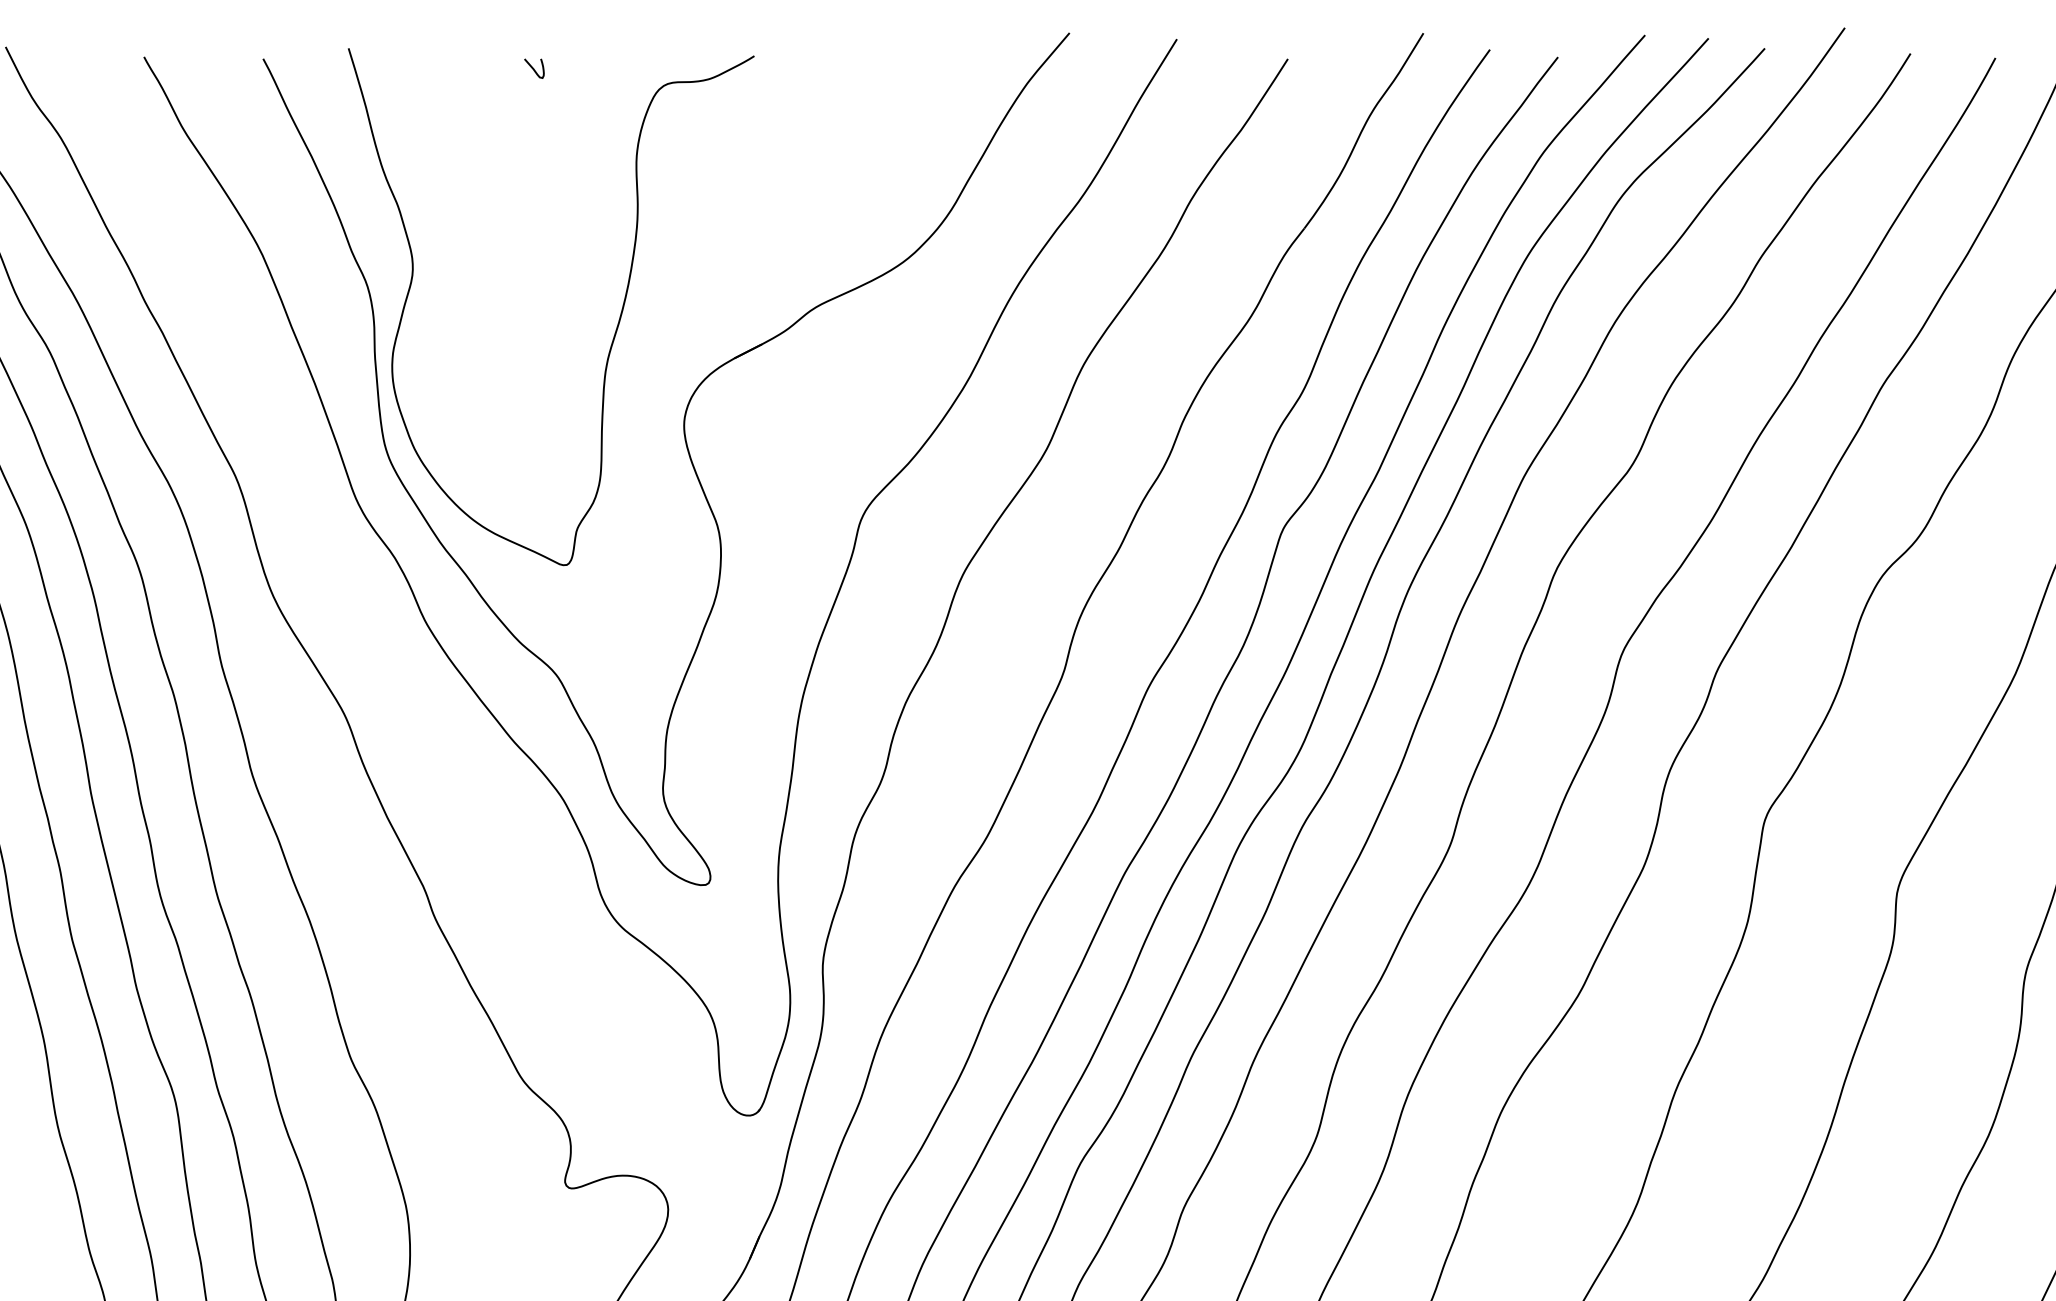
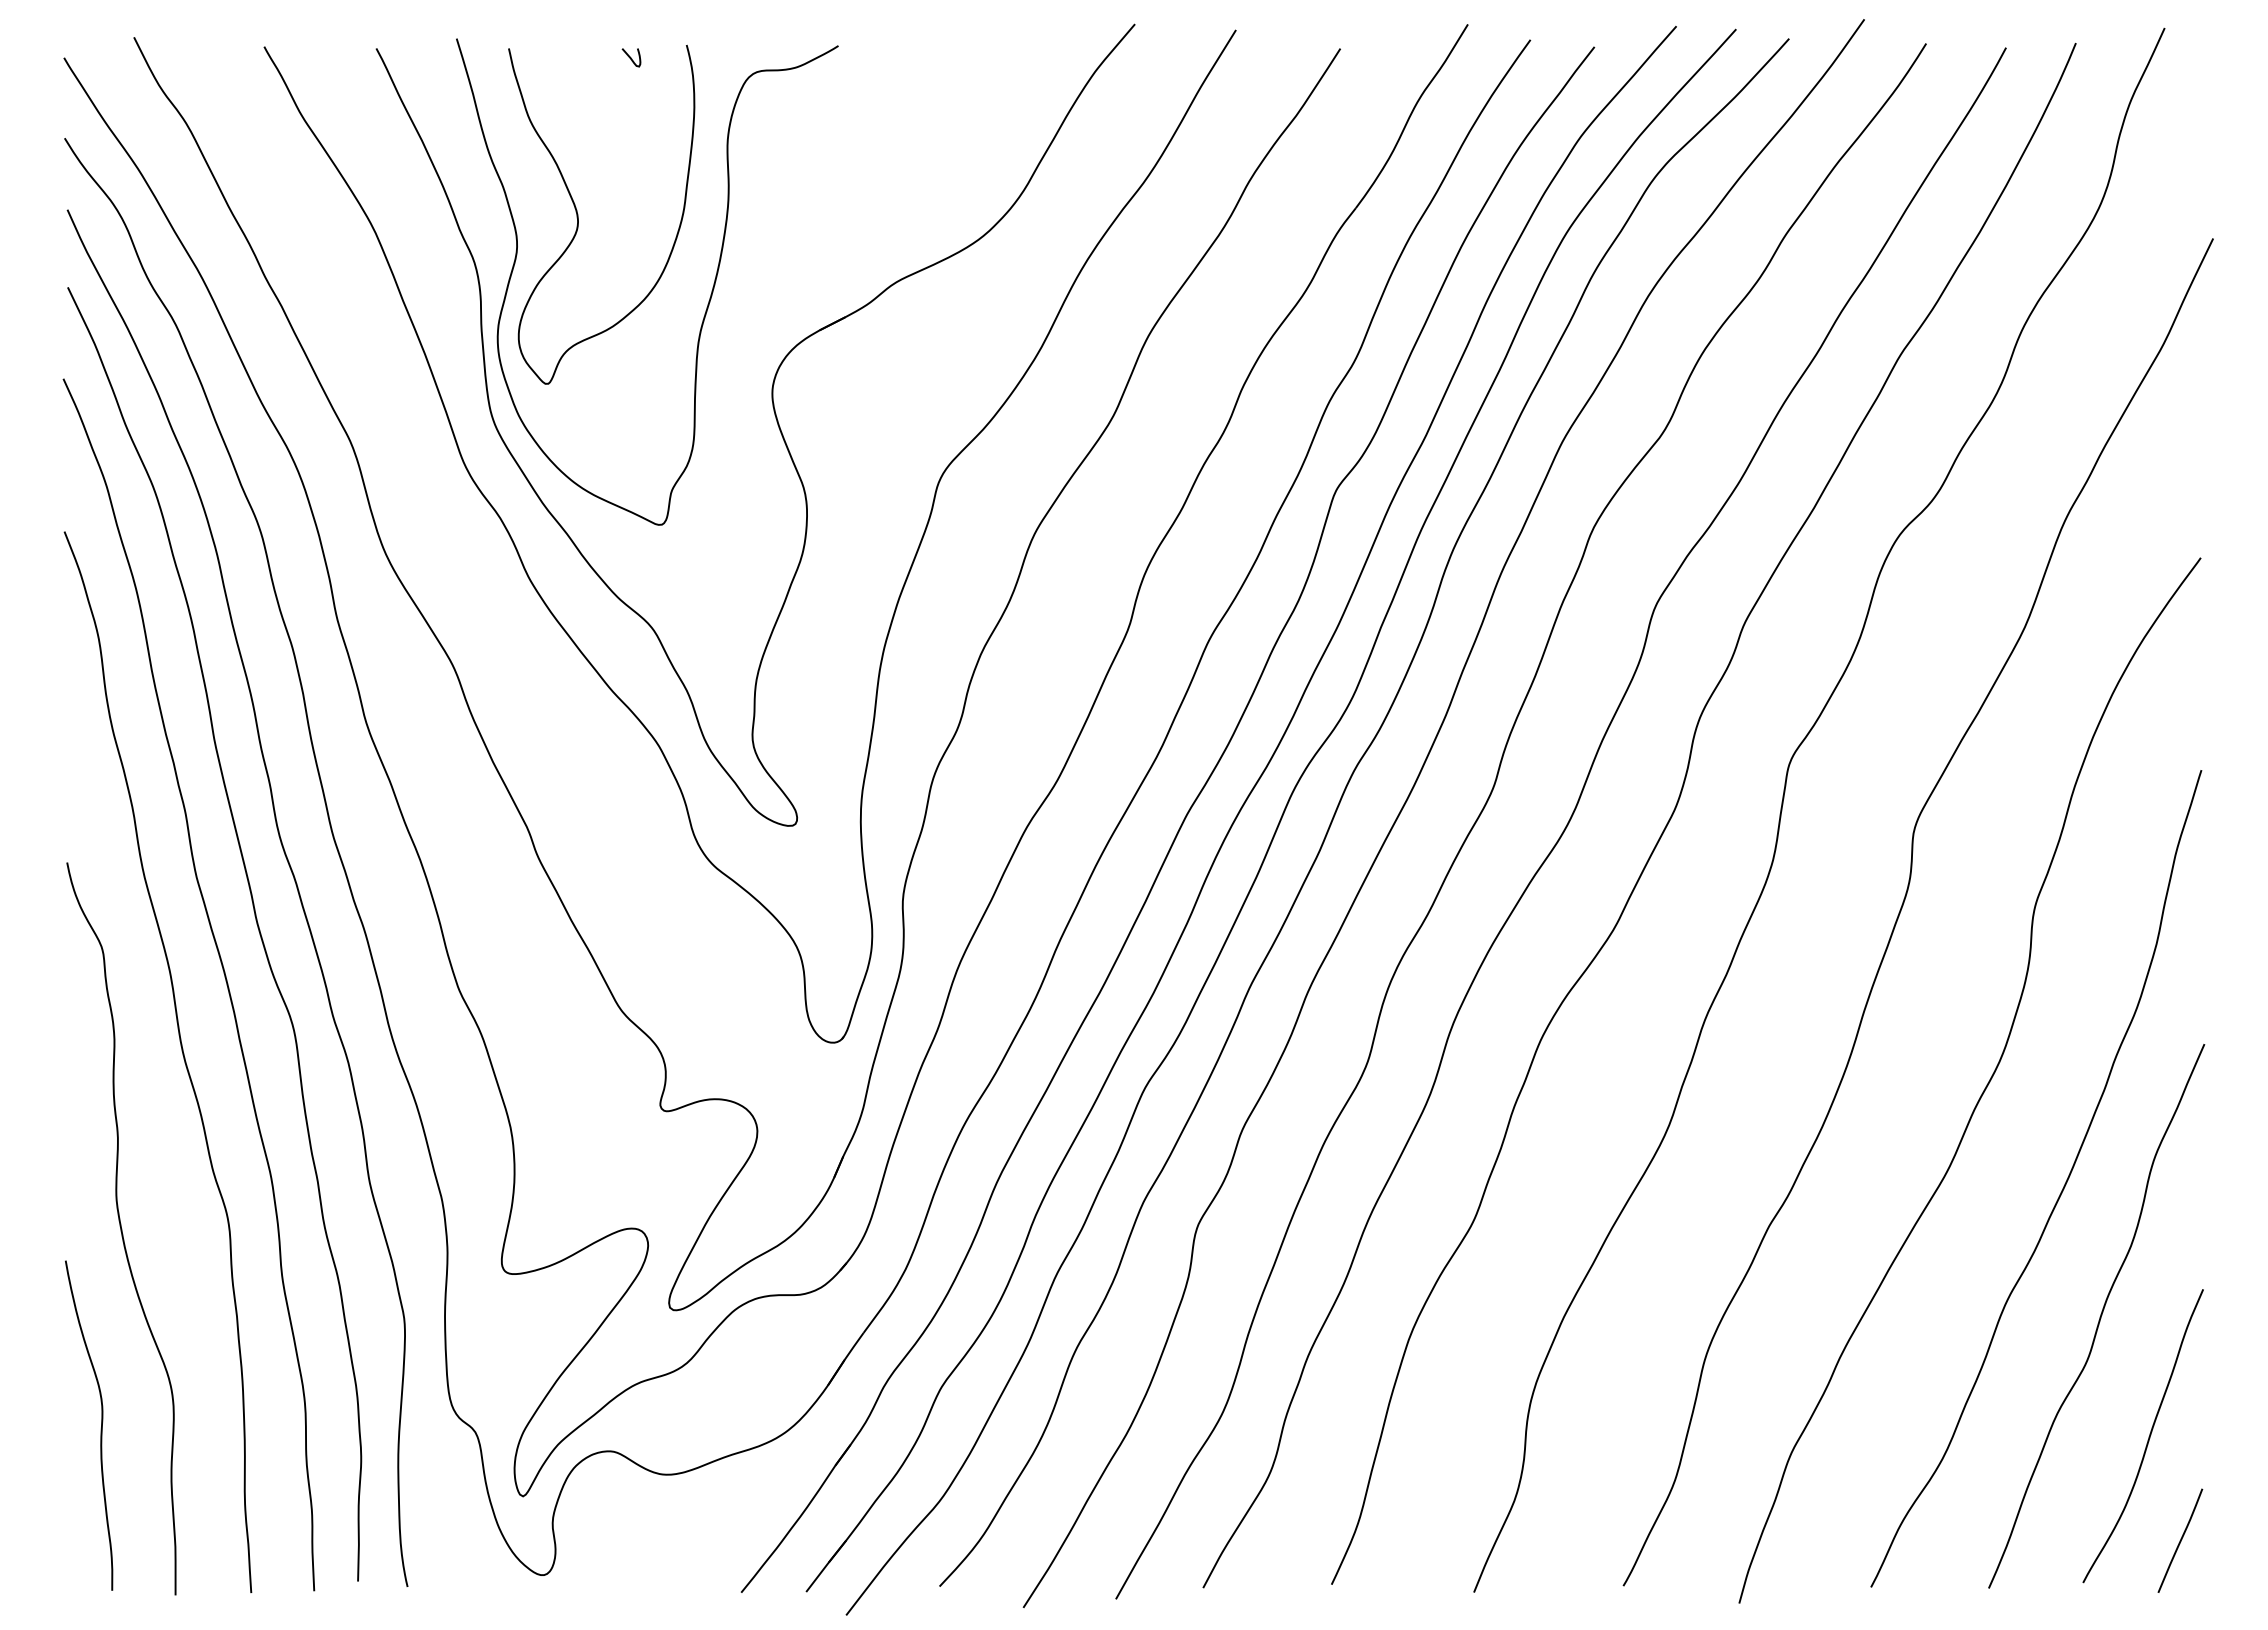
curve: (478, 235) -> (578, 214), added

